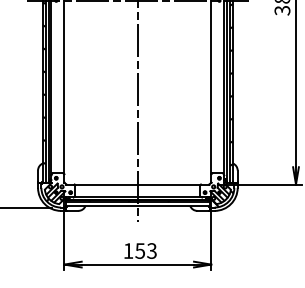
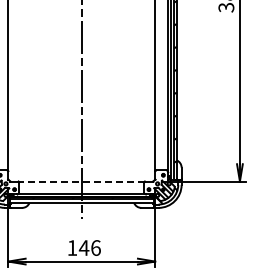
line: (137, 184) -> (81, 181), solid -> dashed
text: (145, 250) -> (89, 247), 153 -> 146

